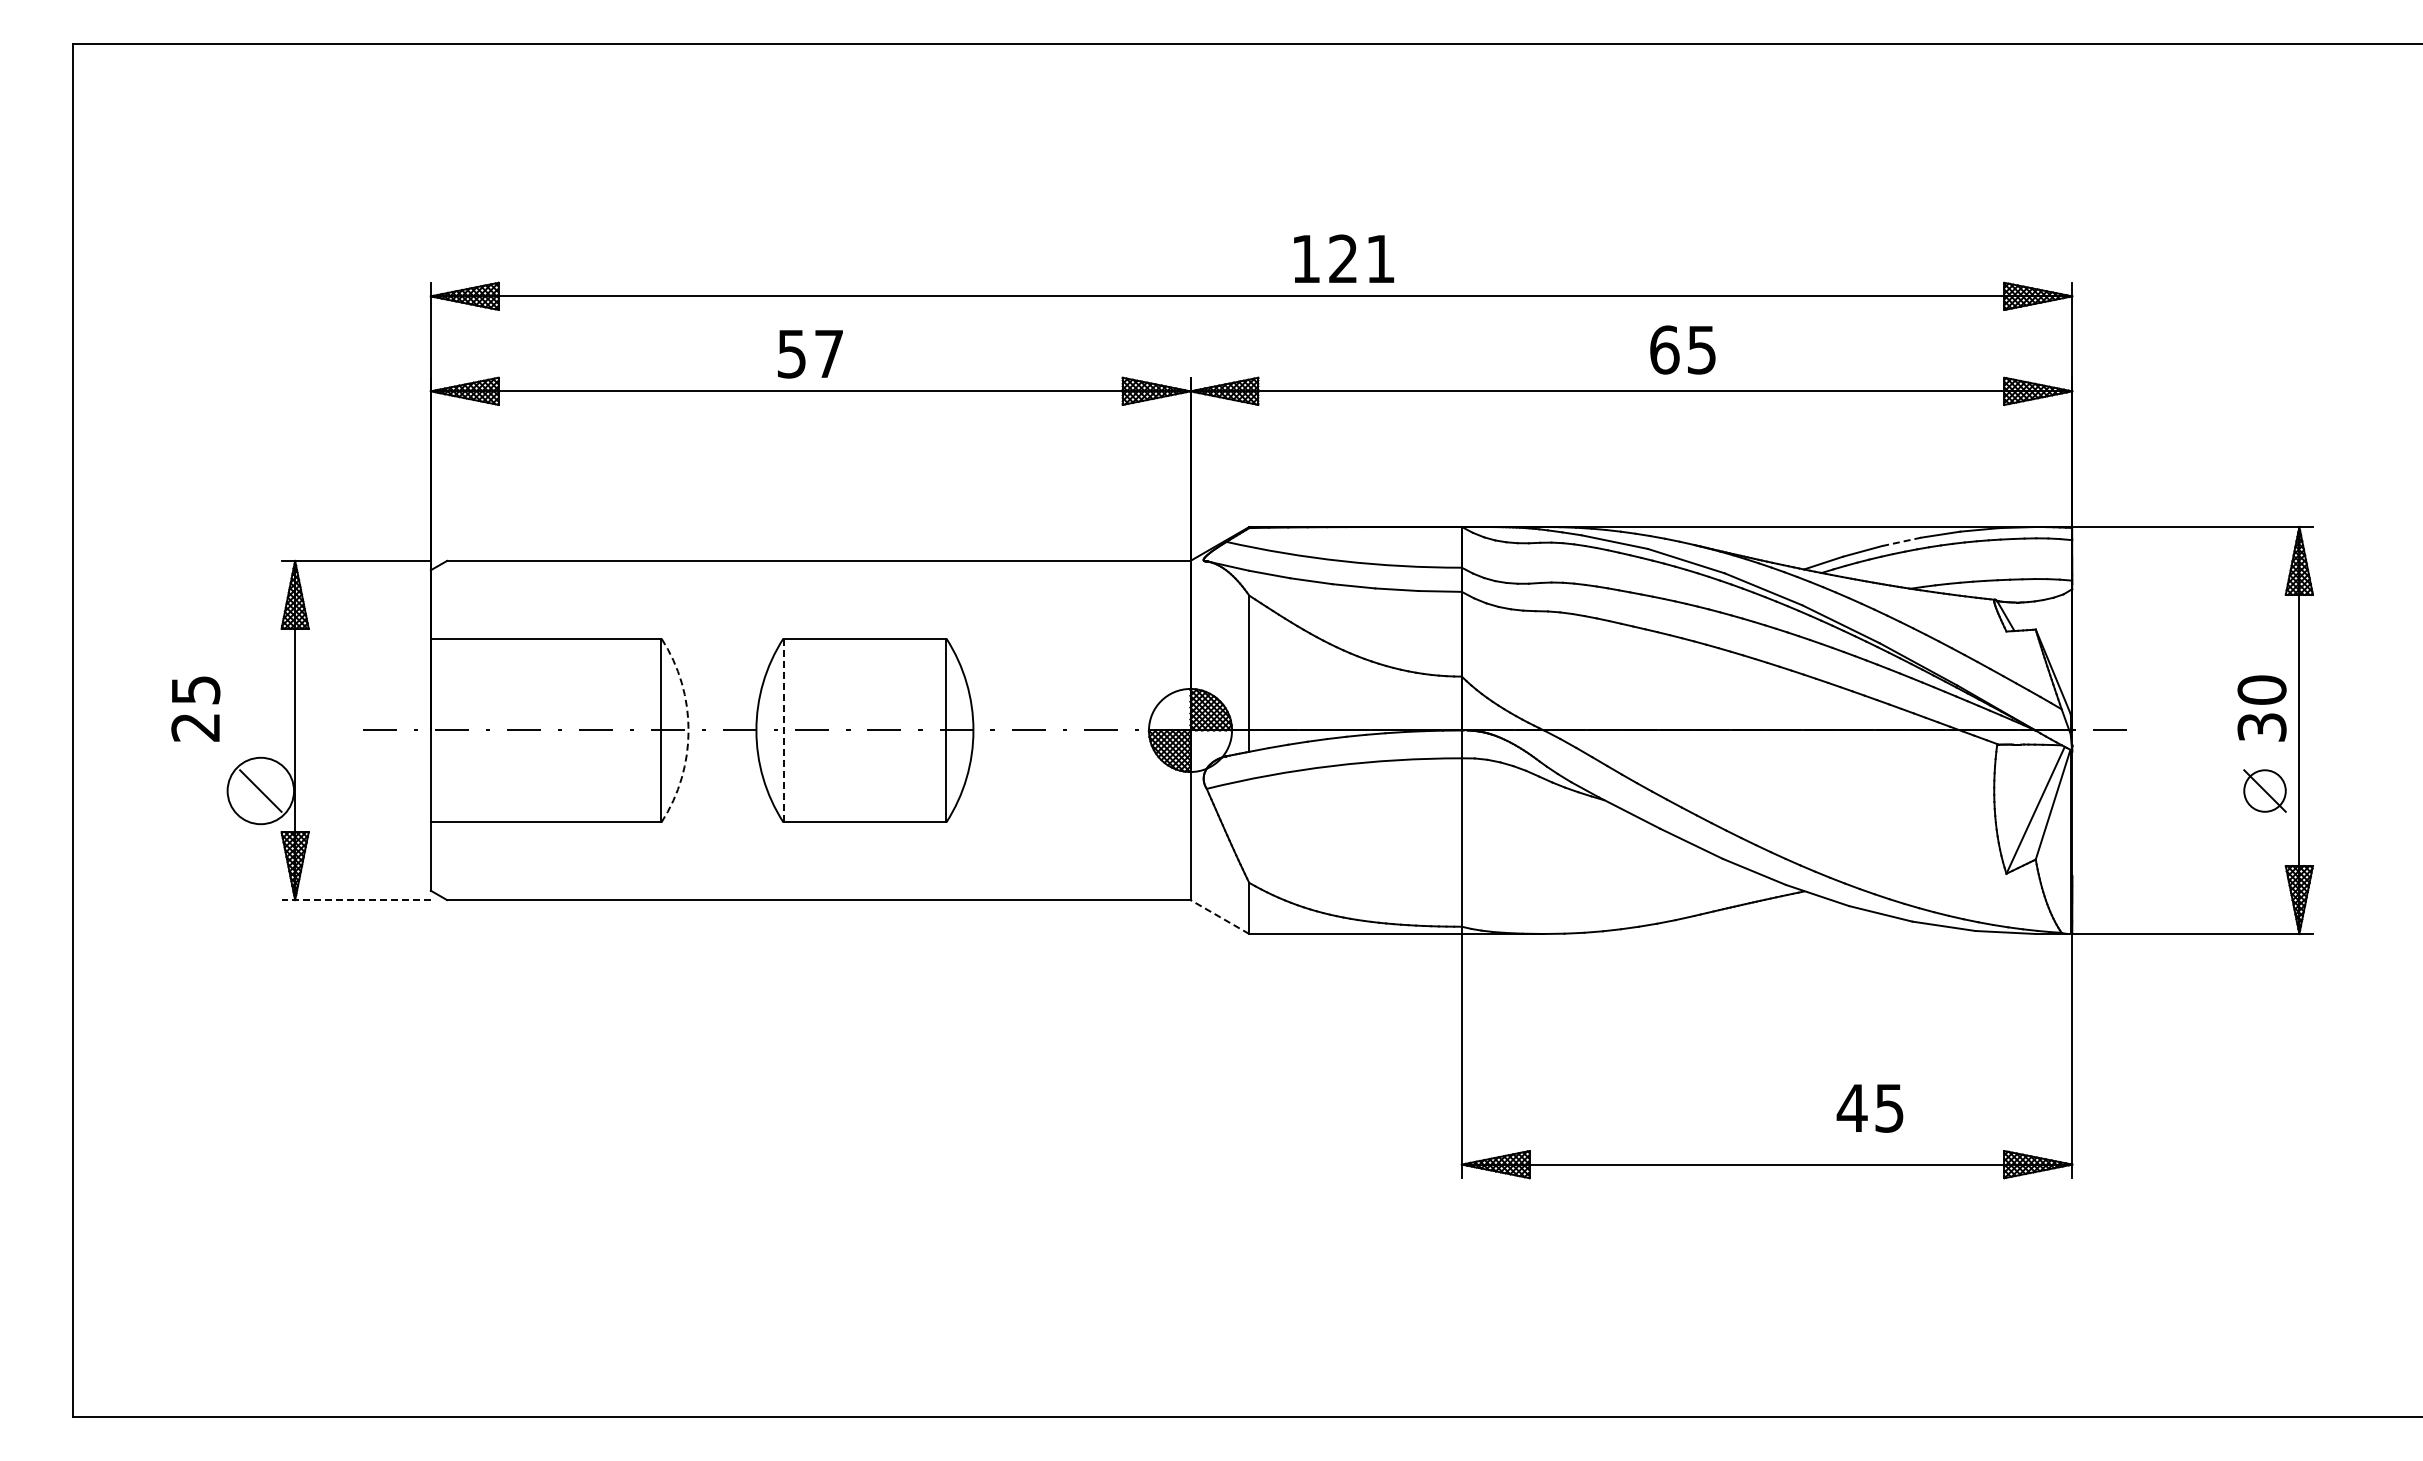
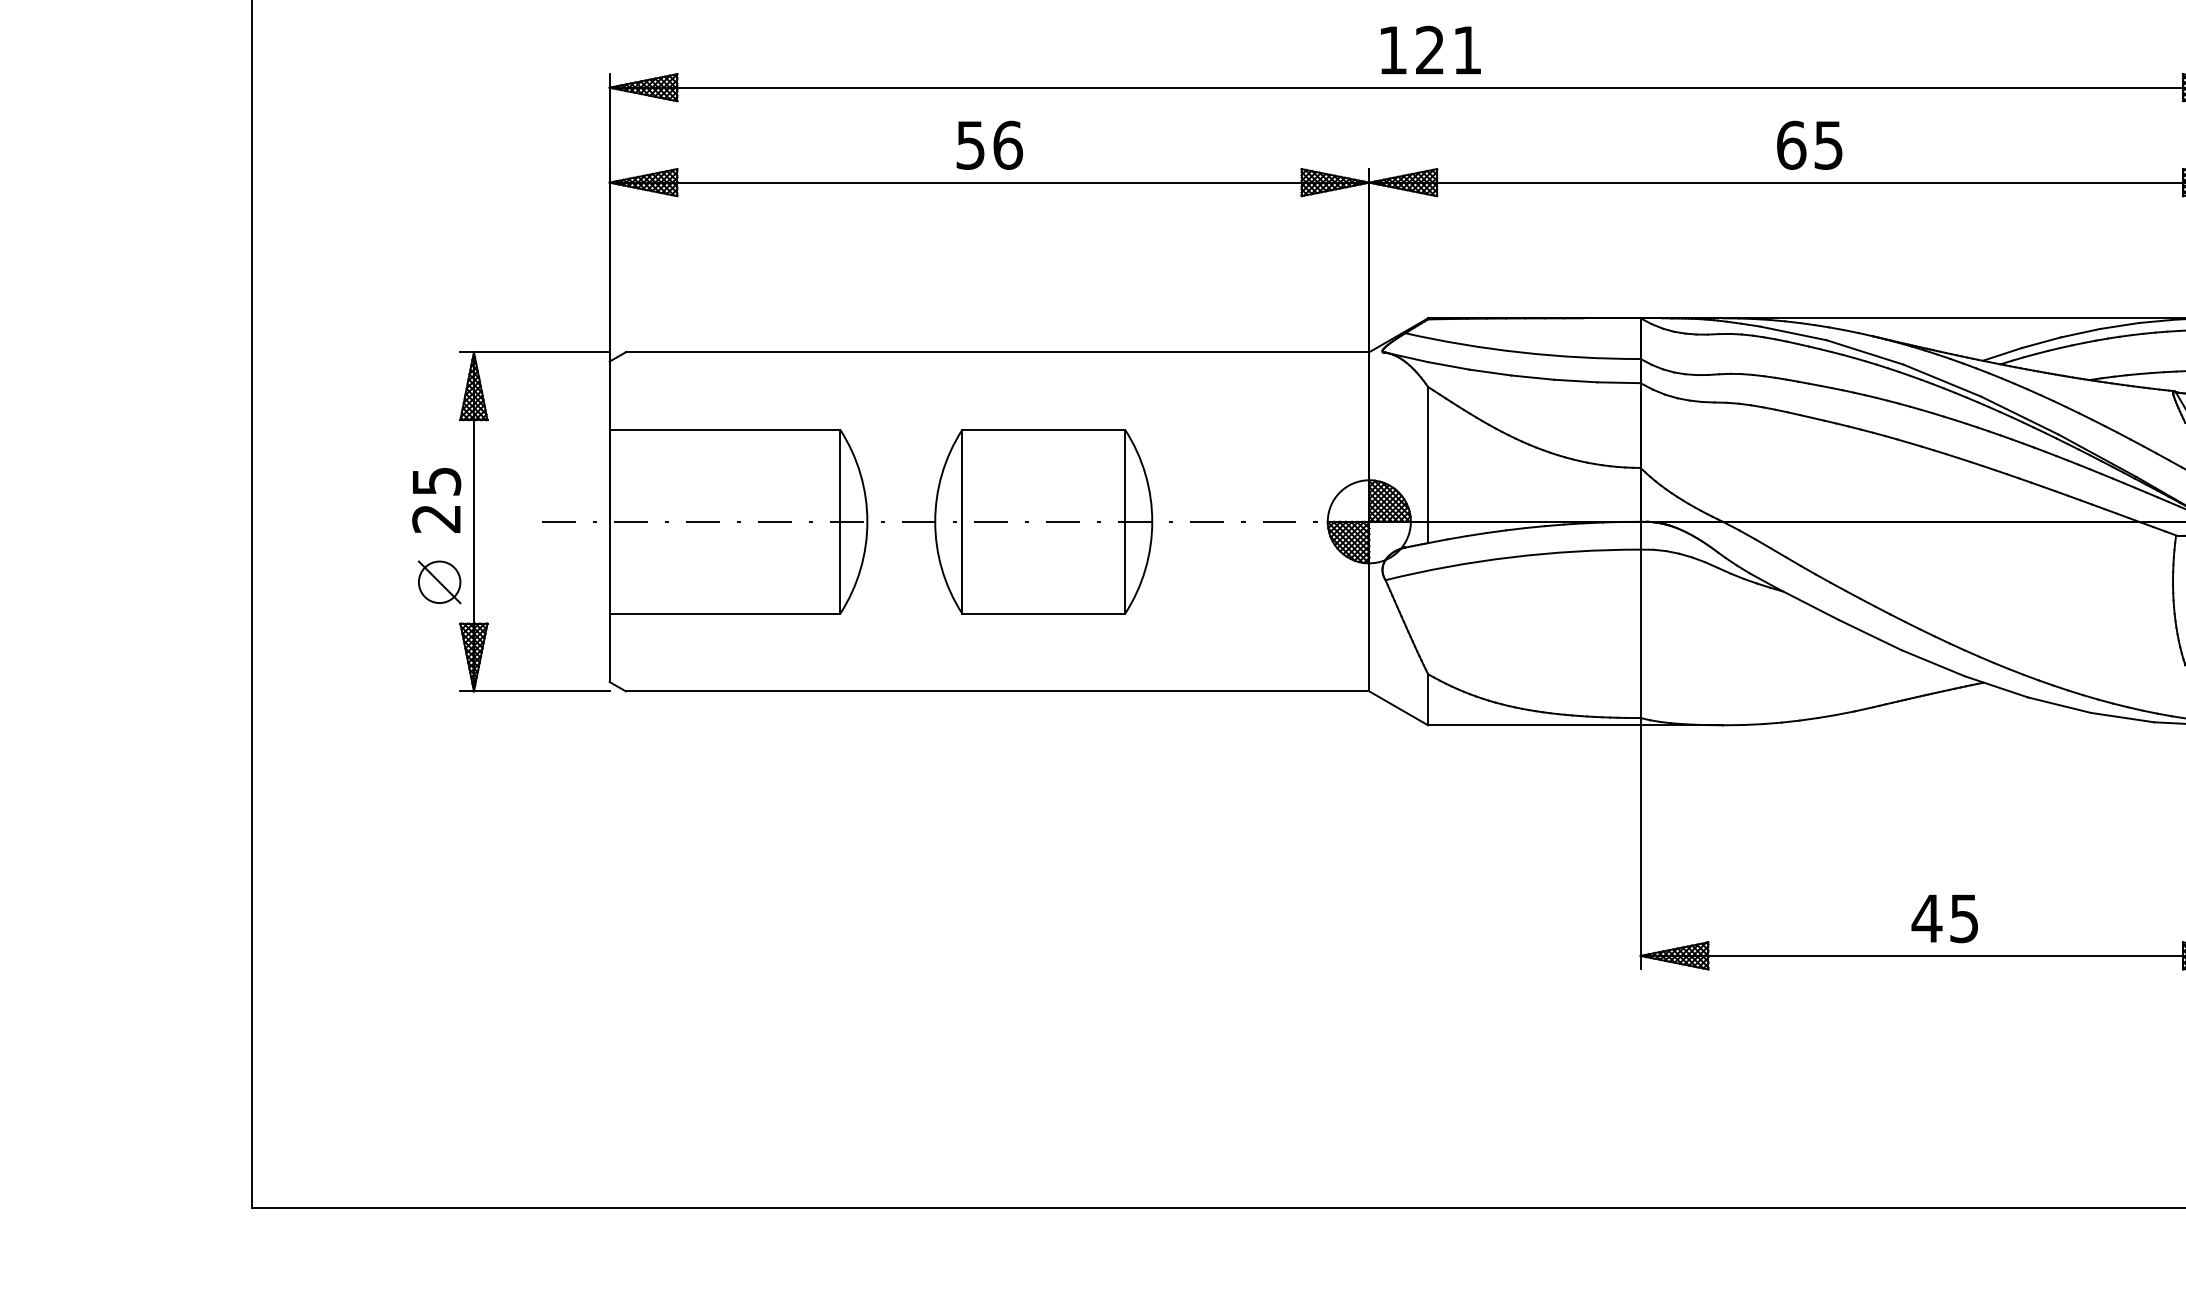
text: (1343, 258) -> (1430, 49), moved
text: (1682, 349) -> (1809, 144), moved
text: (829, 353) -> (1008, 144), 57 -> 56
line: (1901, 541) -> (2080, 332), dashed -> solid
text: (195, 708) -> (436, 499), moved
arc: (688, 730) -> (867, 521), dashed -> solid
line: (783, 730) -> (962, 521), dashed -> solid
circle: (260, 790) -> (439, 581), size x0.62
line: (356, 900) -> (535, 691), dashed -> solid
line: (1219, 917) -> (1398, 708), dashed -> solid
text: (1869, 1108) -> (1944, 918), moved

